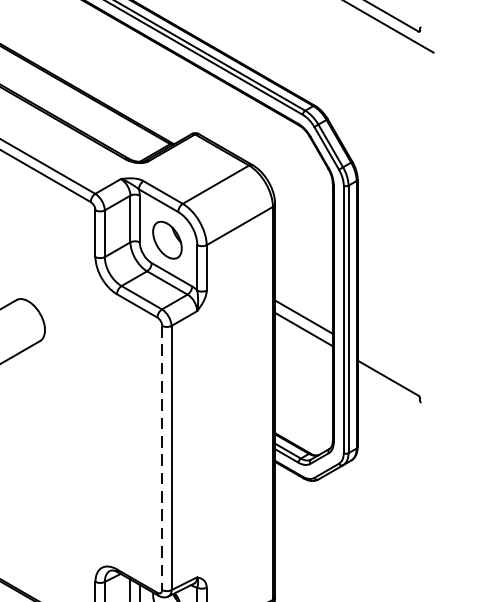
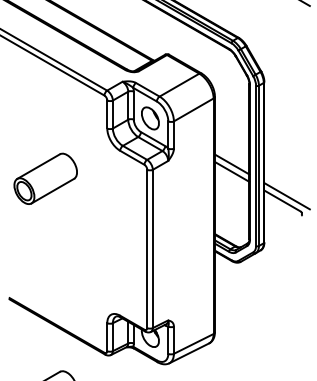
line: (394, 370) -> (286, 196), added
line: (162, 458) -> (147, 249), dashed -> solid

